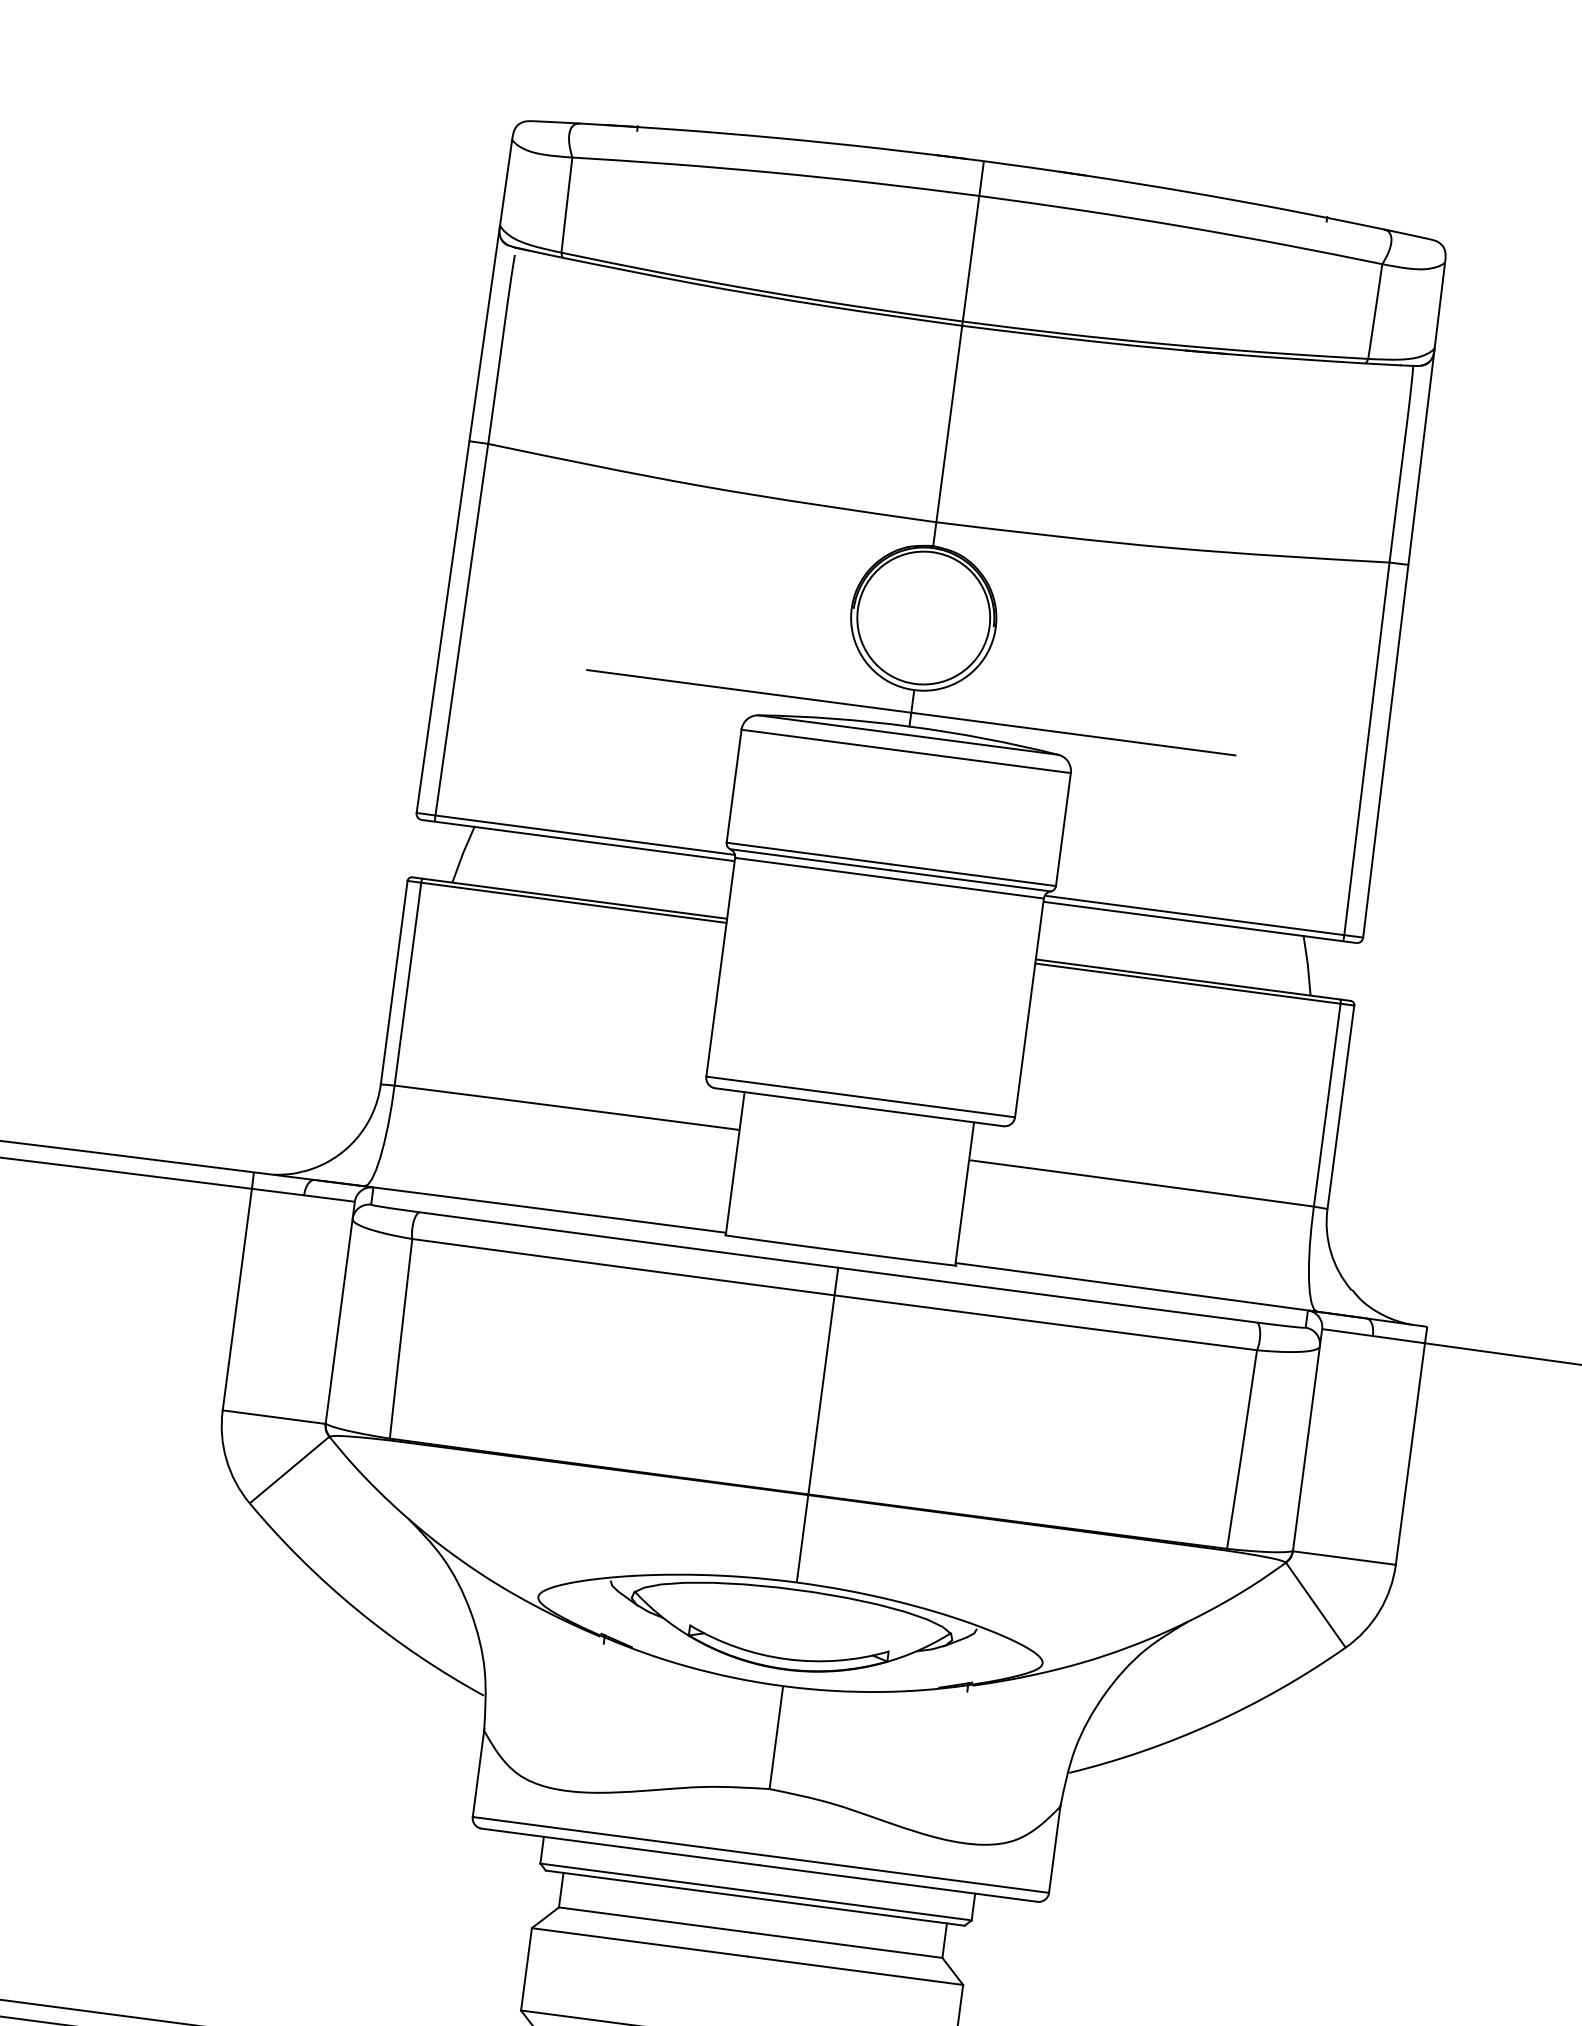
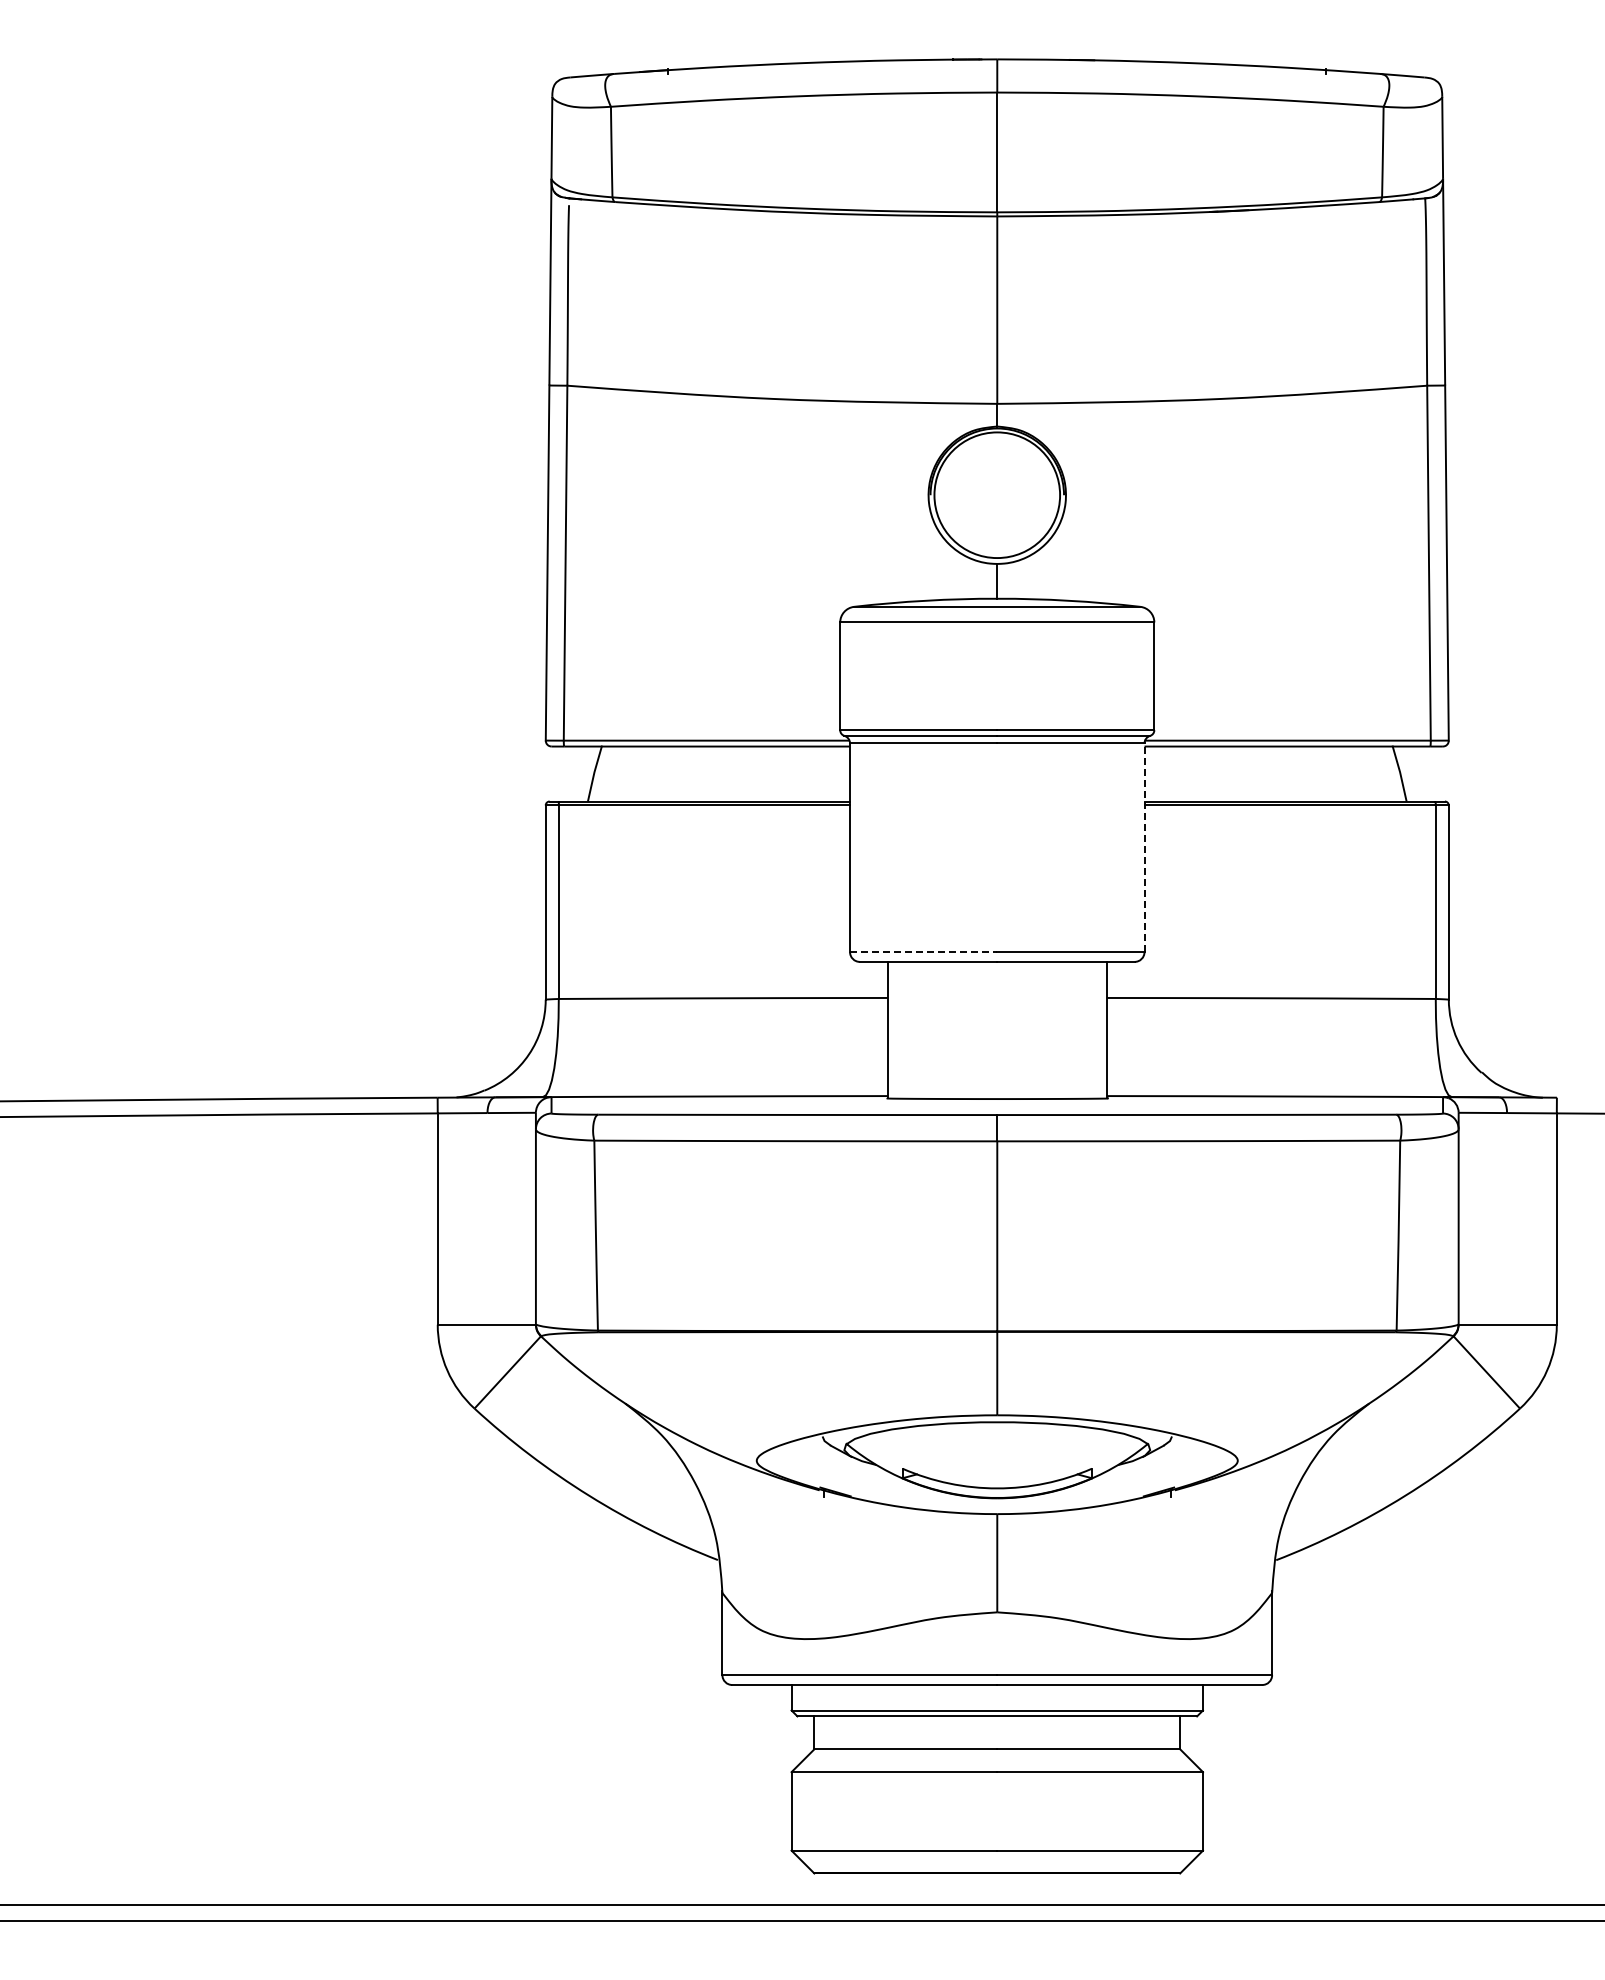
line: (911, 712) -> (997, 585), removed
line: (1029, 1007) -> (1144, 847), solid -> dashed
line: (783, 1087) -> (923, 952), solid -> dashed

